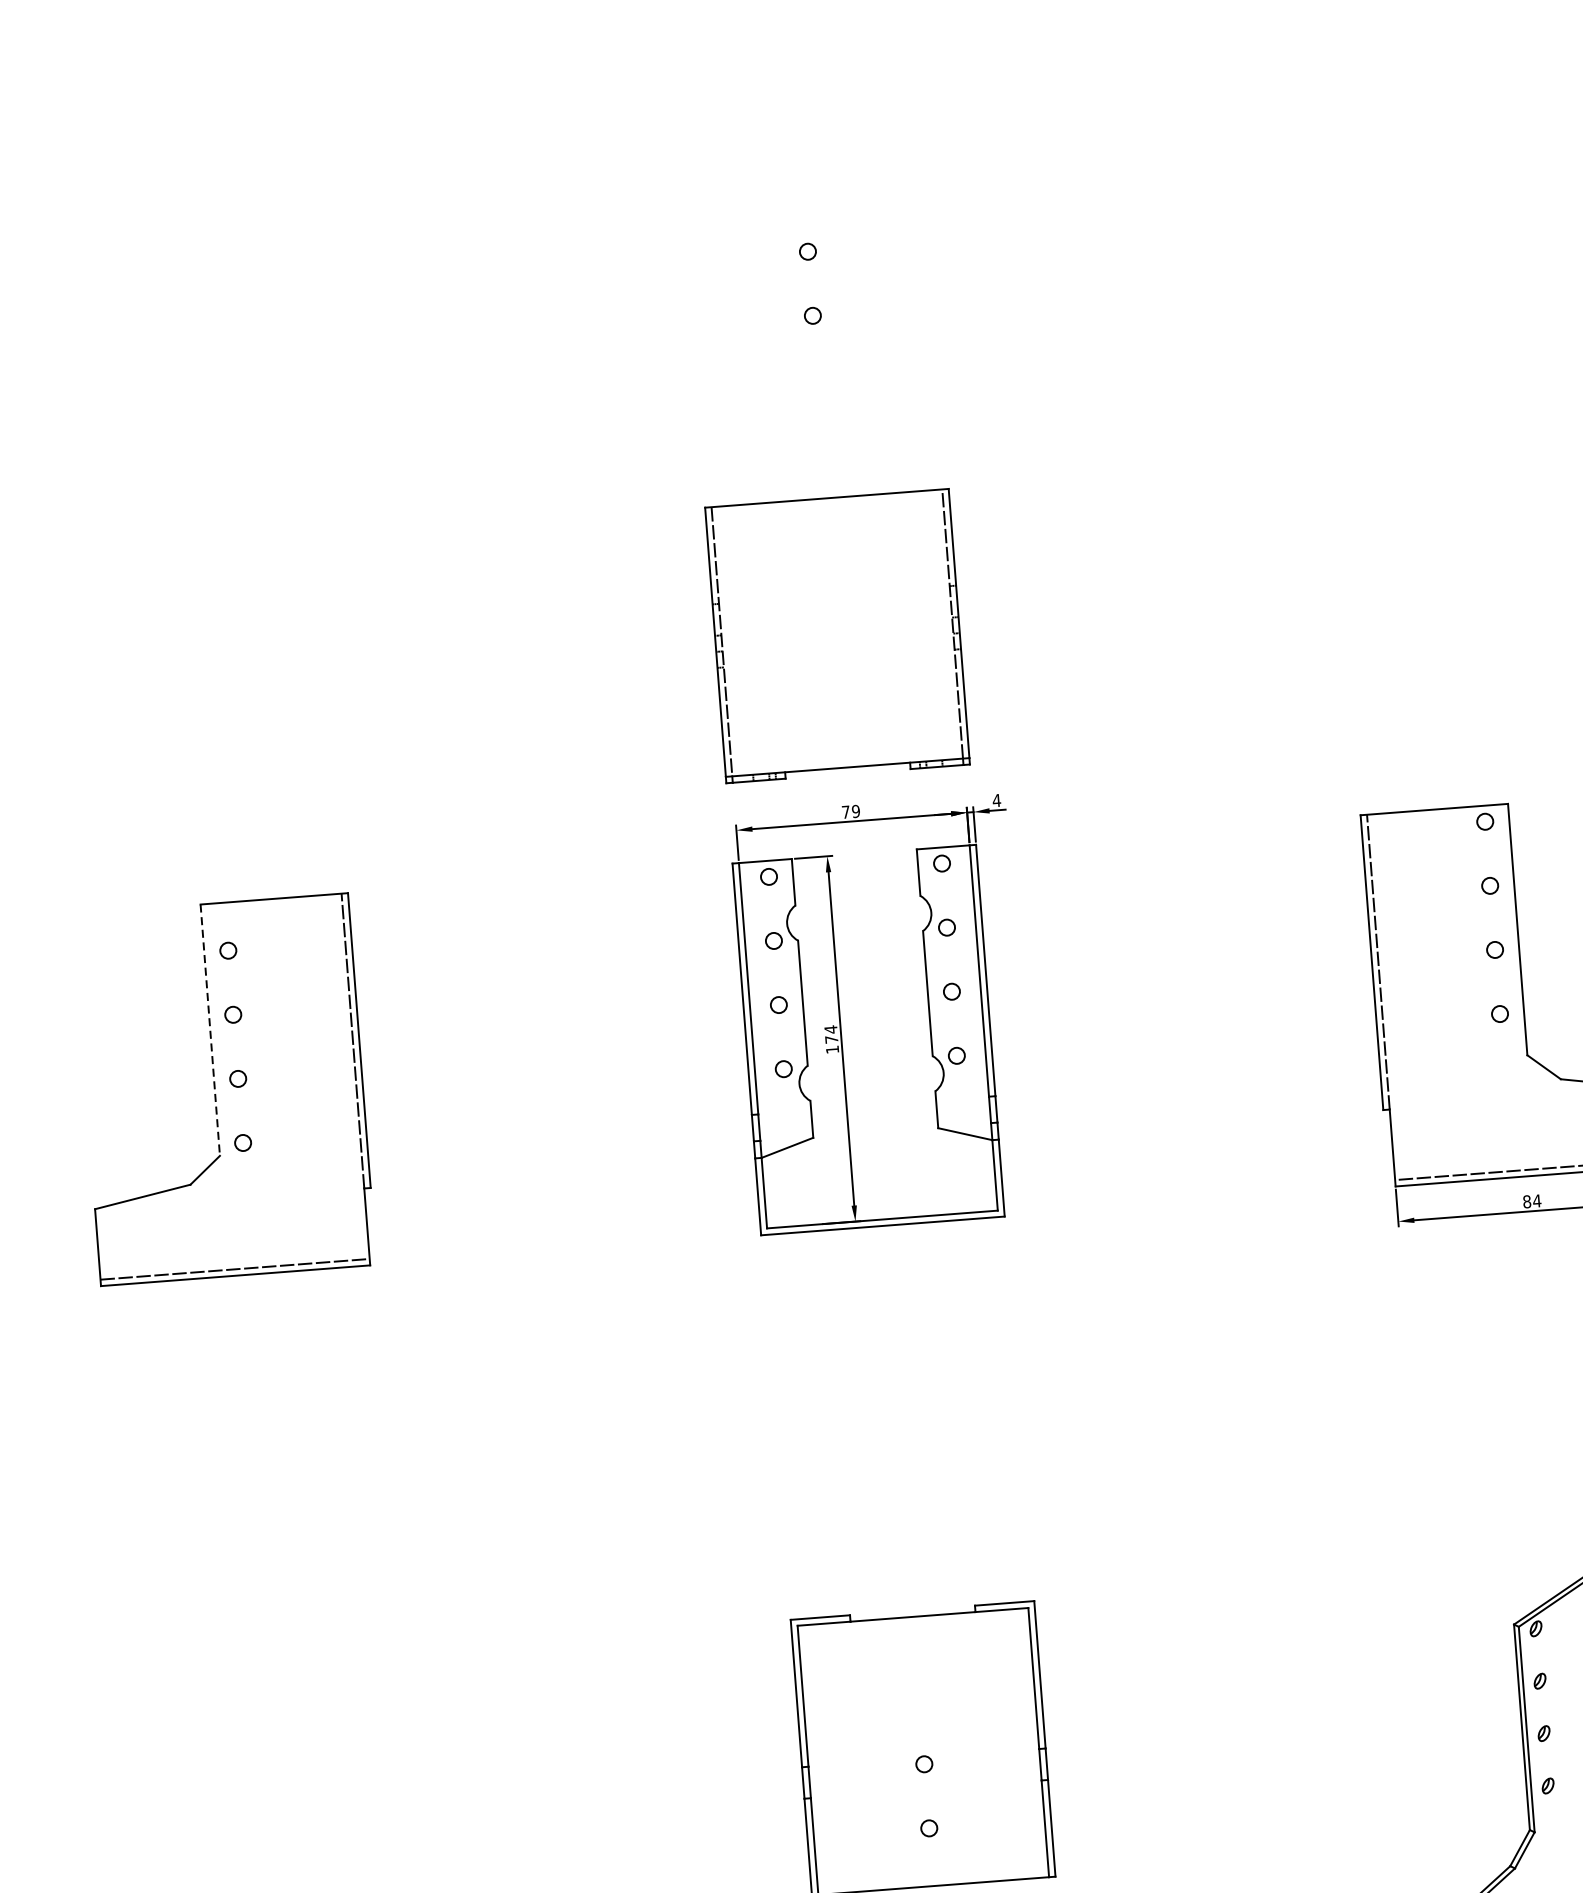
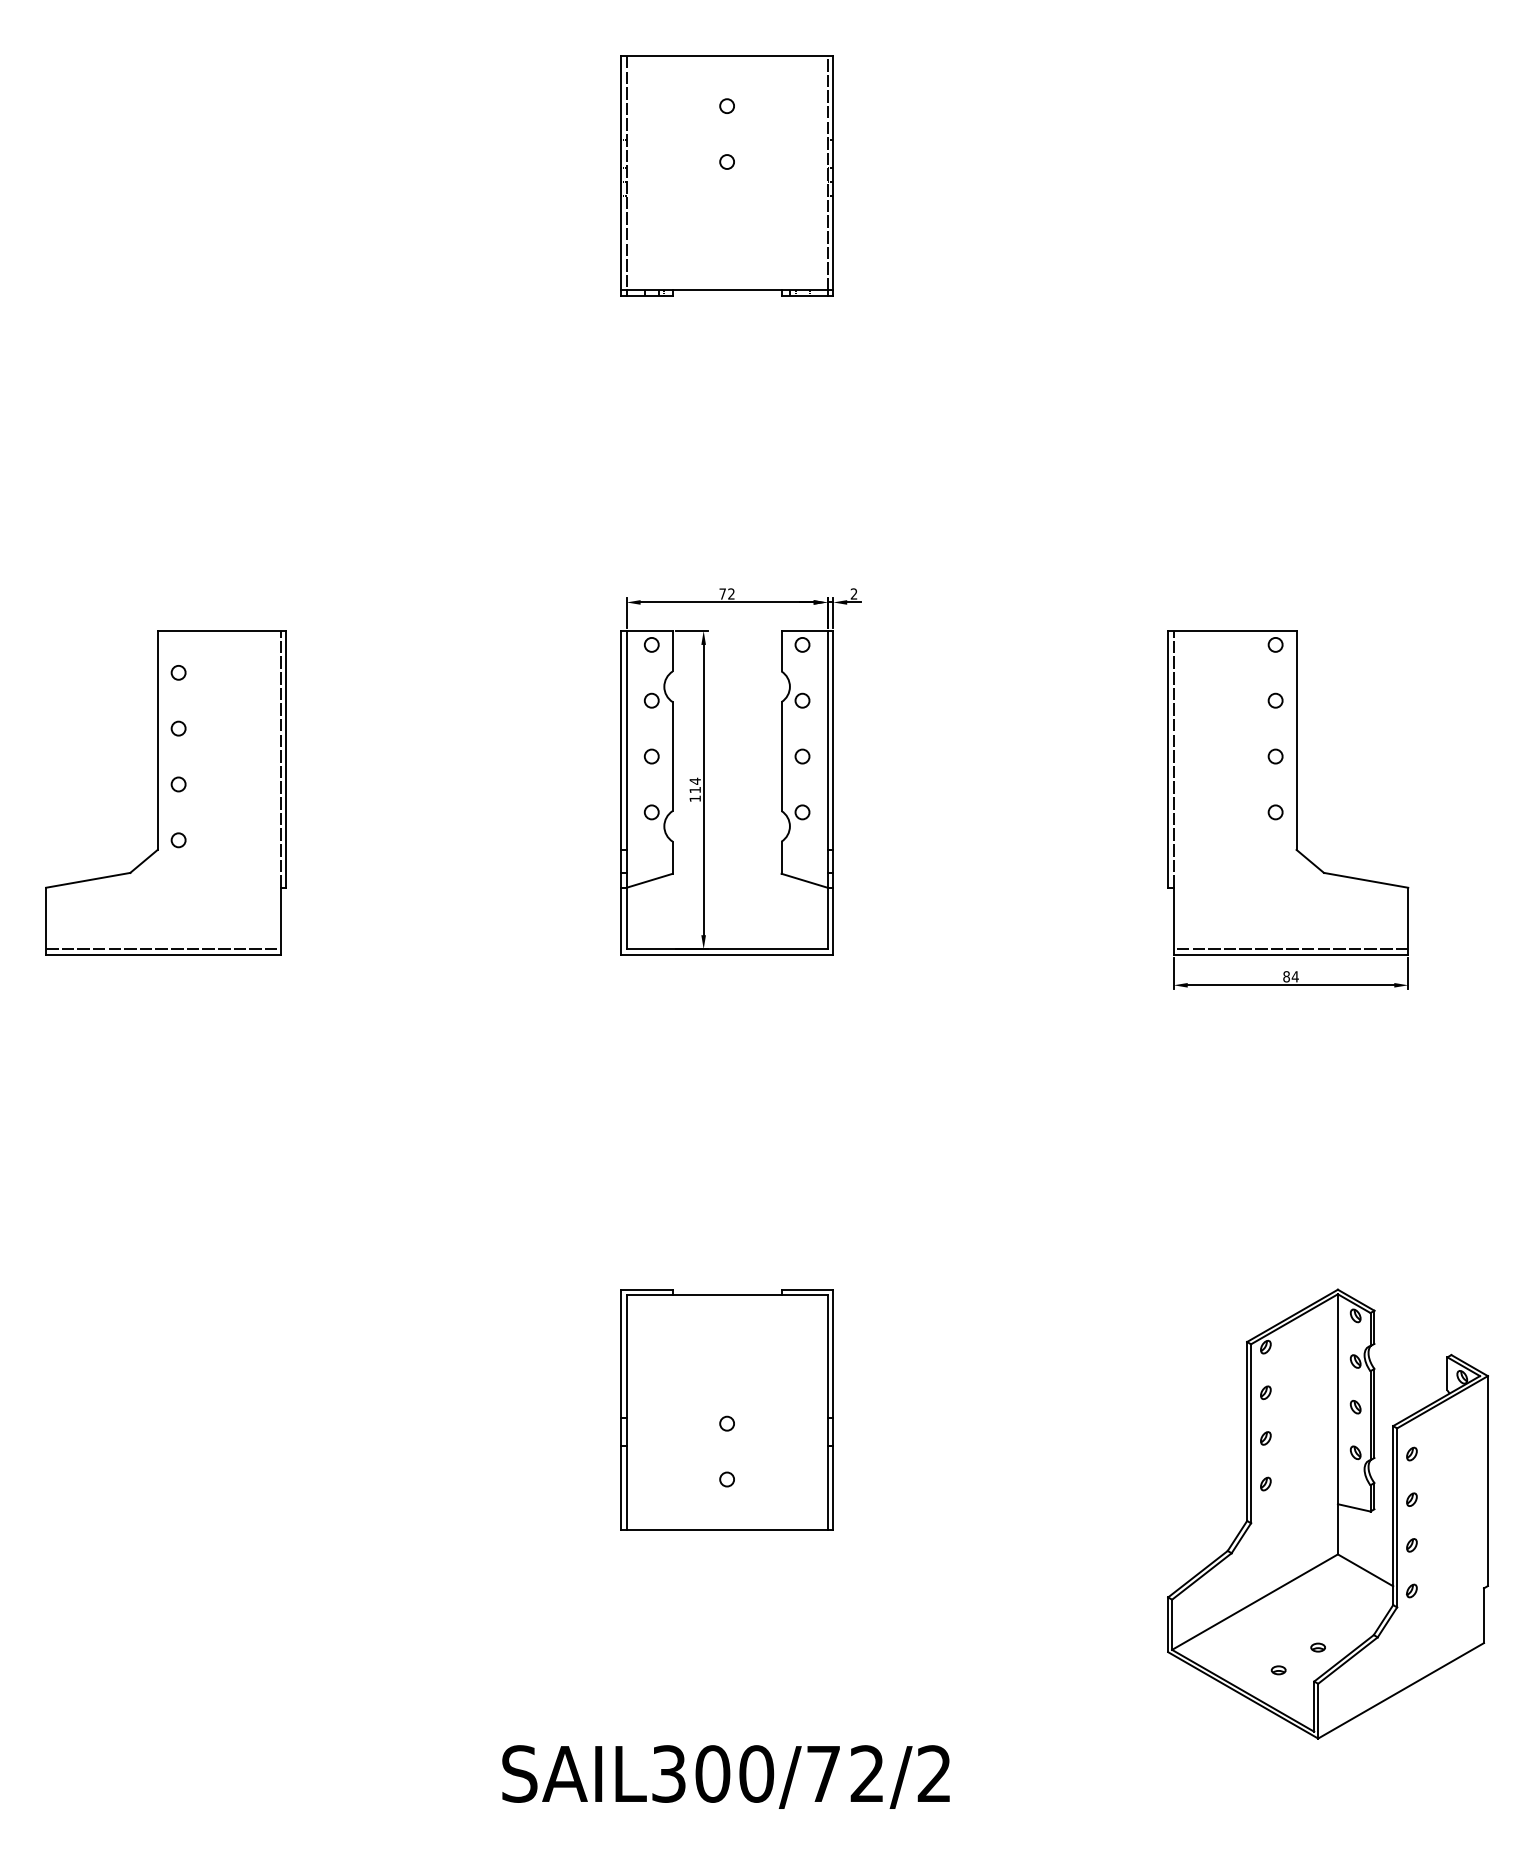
part: (836, 635) -> (726, 175), moved
text: (996, 800) -> (853, 593), 4 -> 2
text: (856, 810) -> (731, 593), 79 -> 72
line: (210, 1030) -> (157, 740), dashed -> solid
text: (830, 1040) -> (694, 790), 174 -> 114

